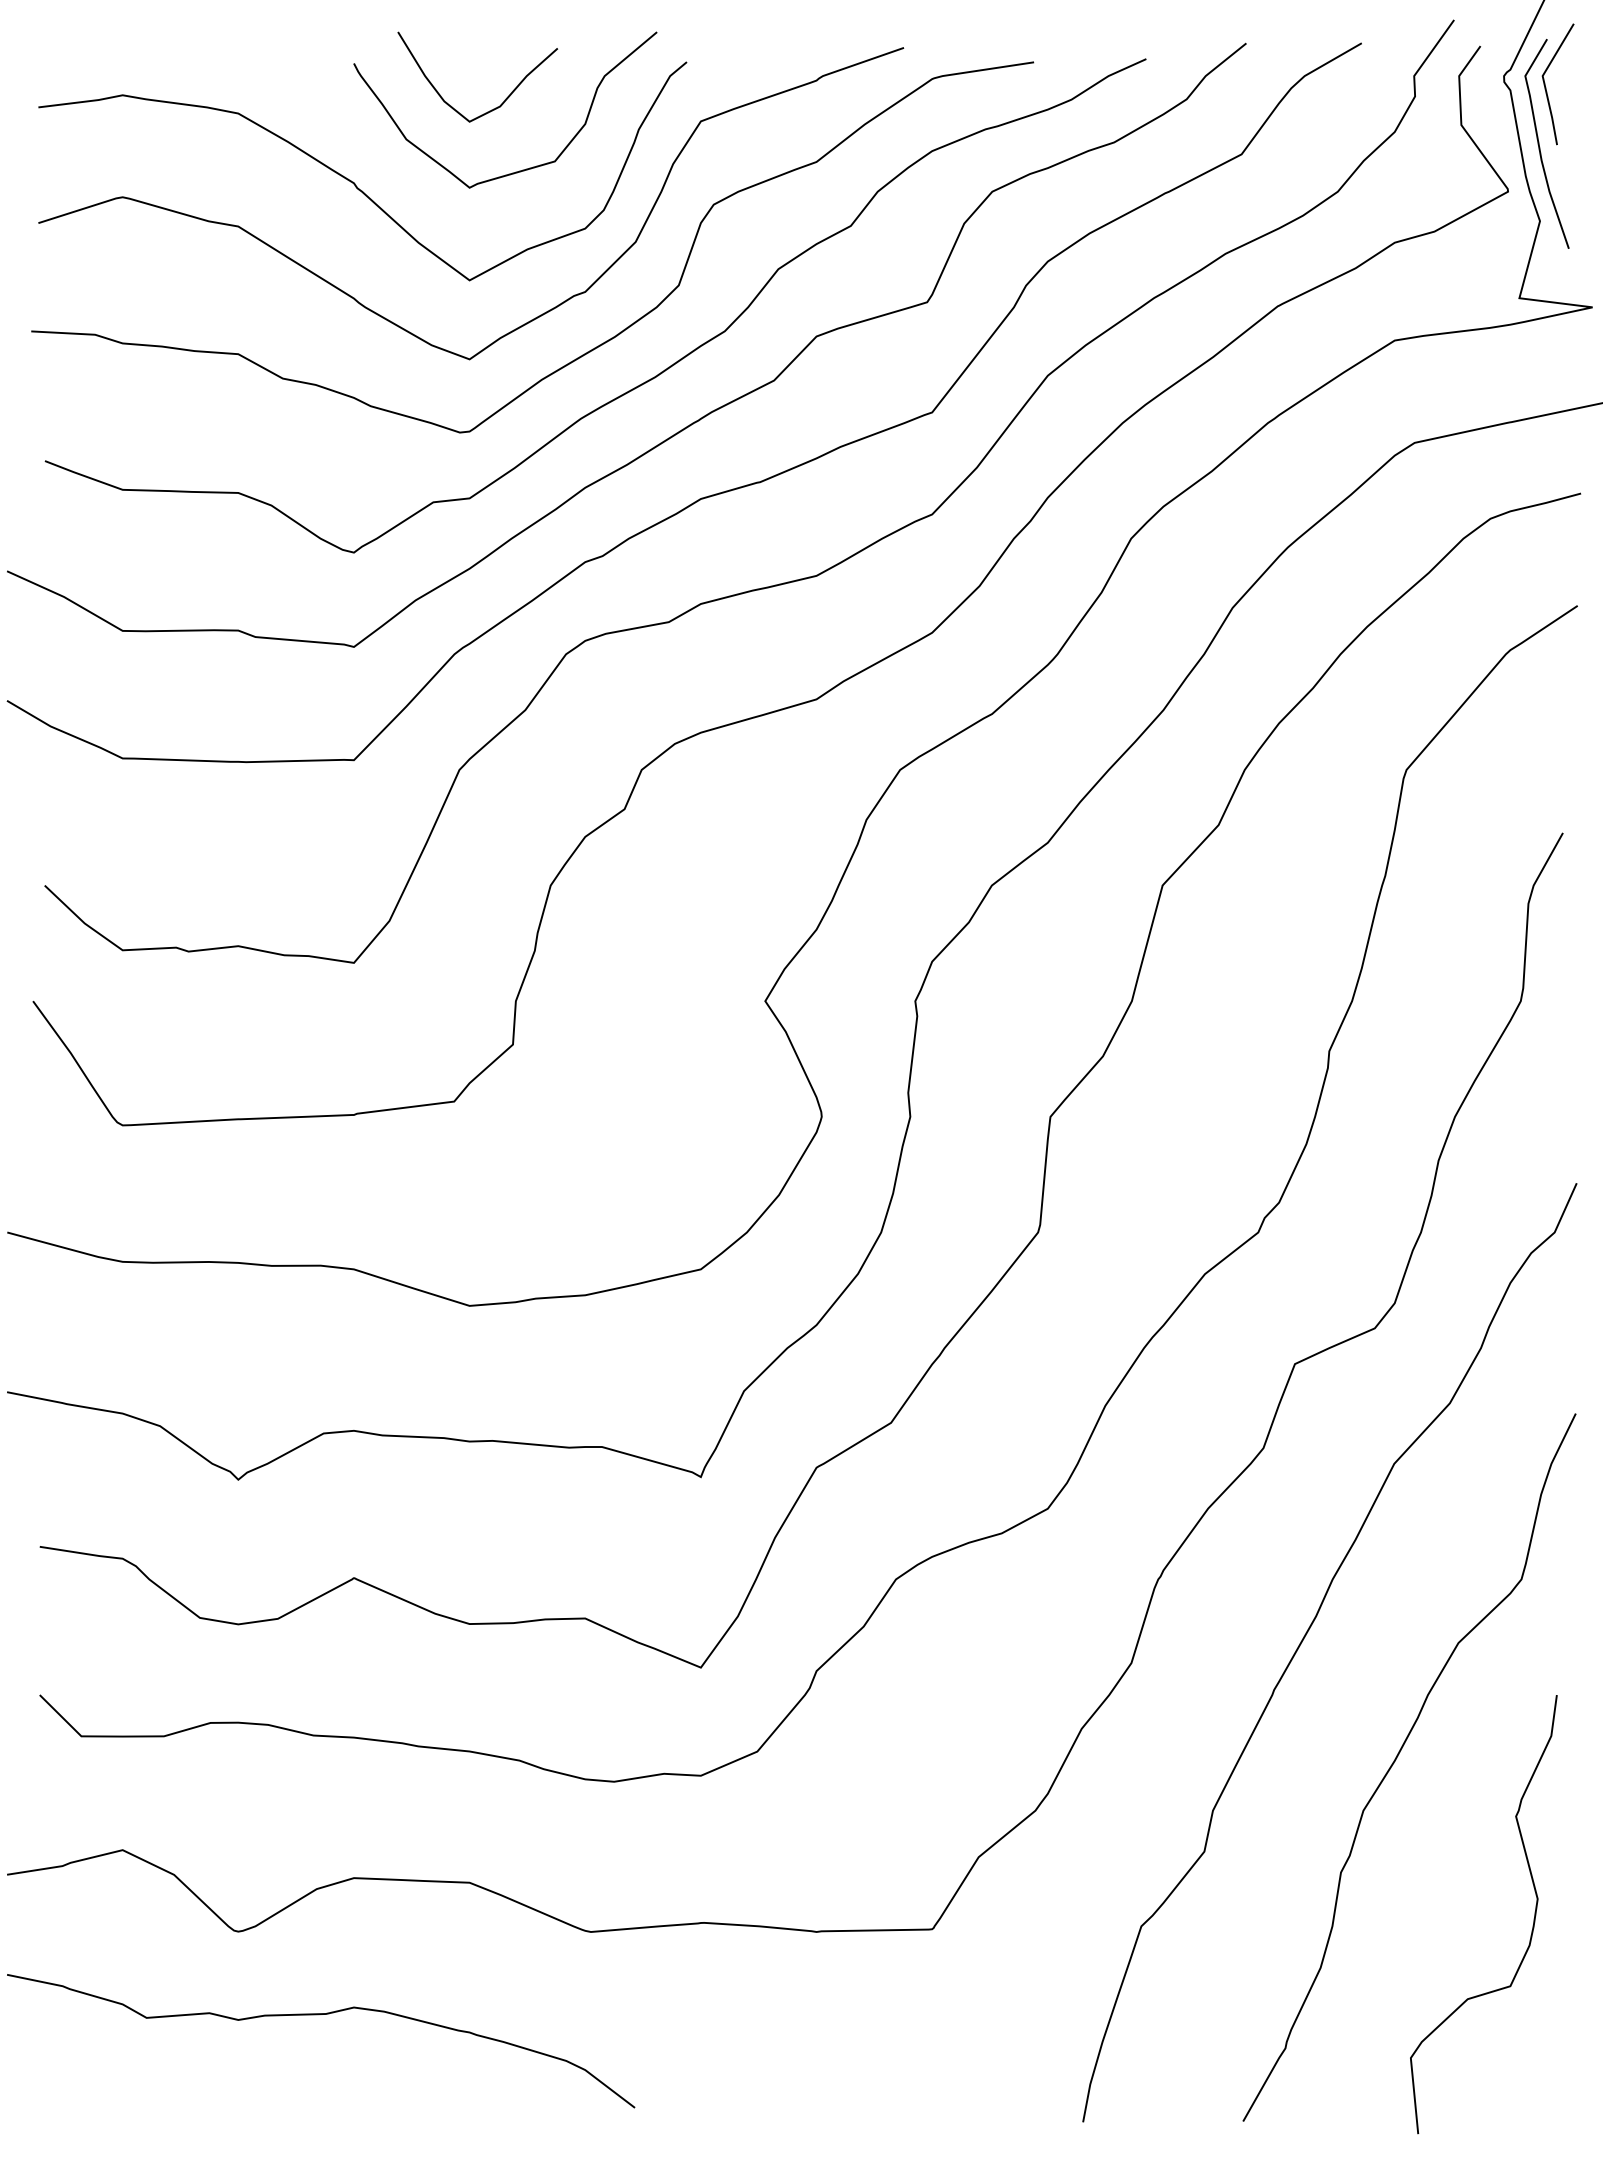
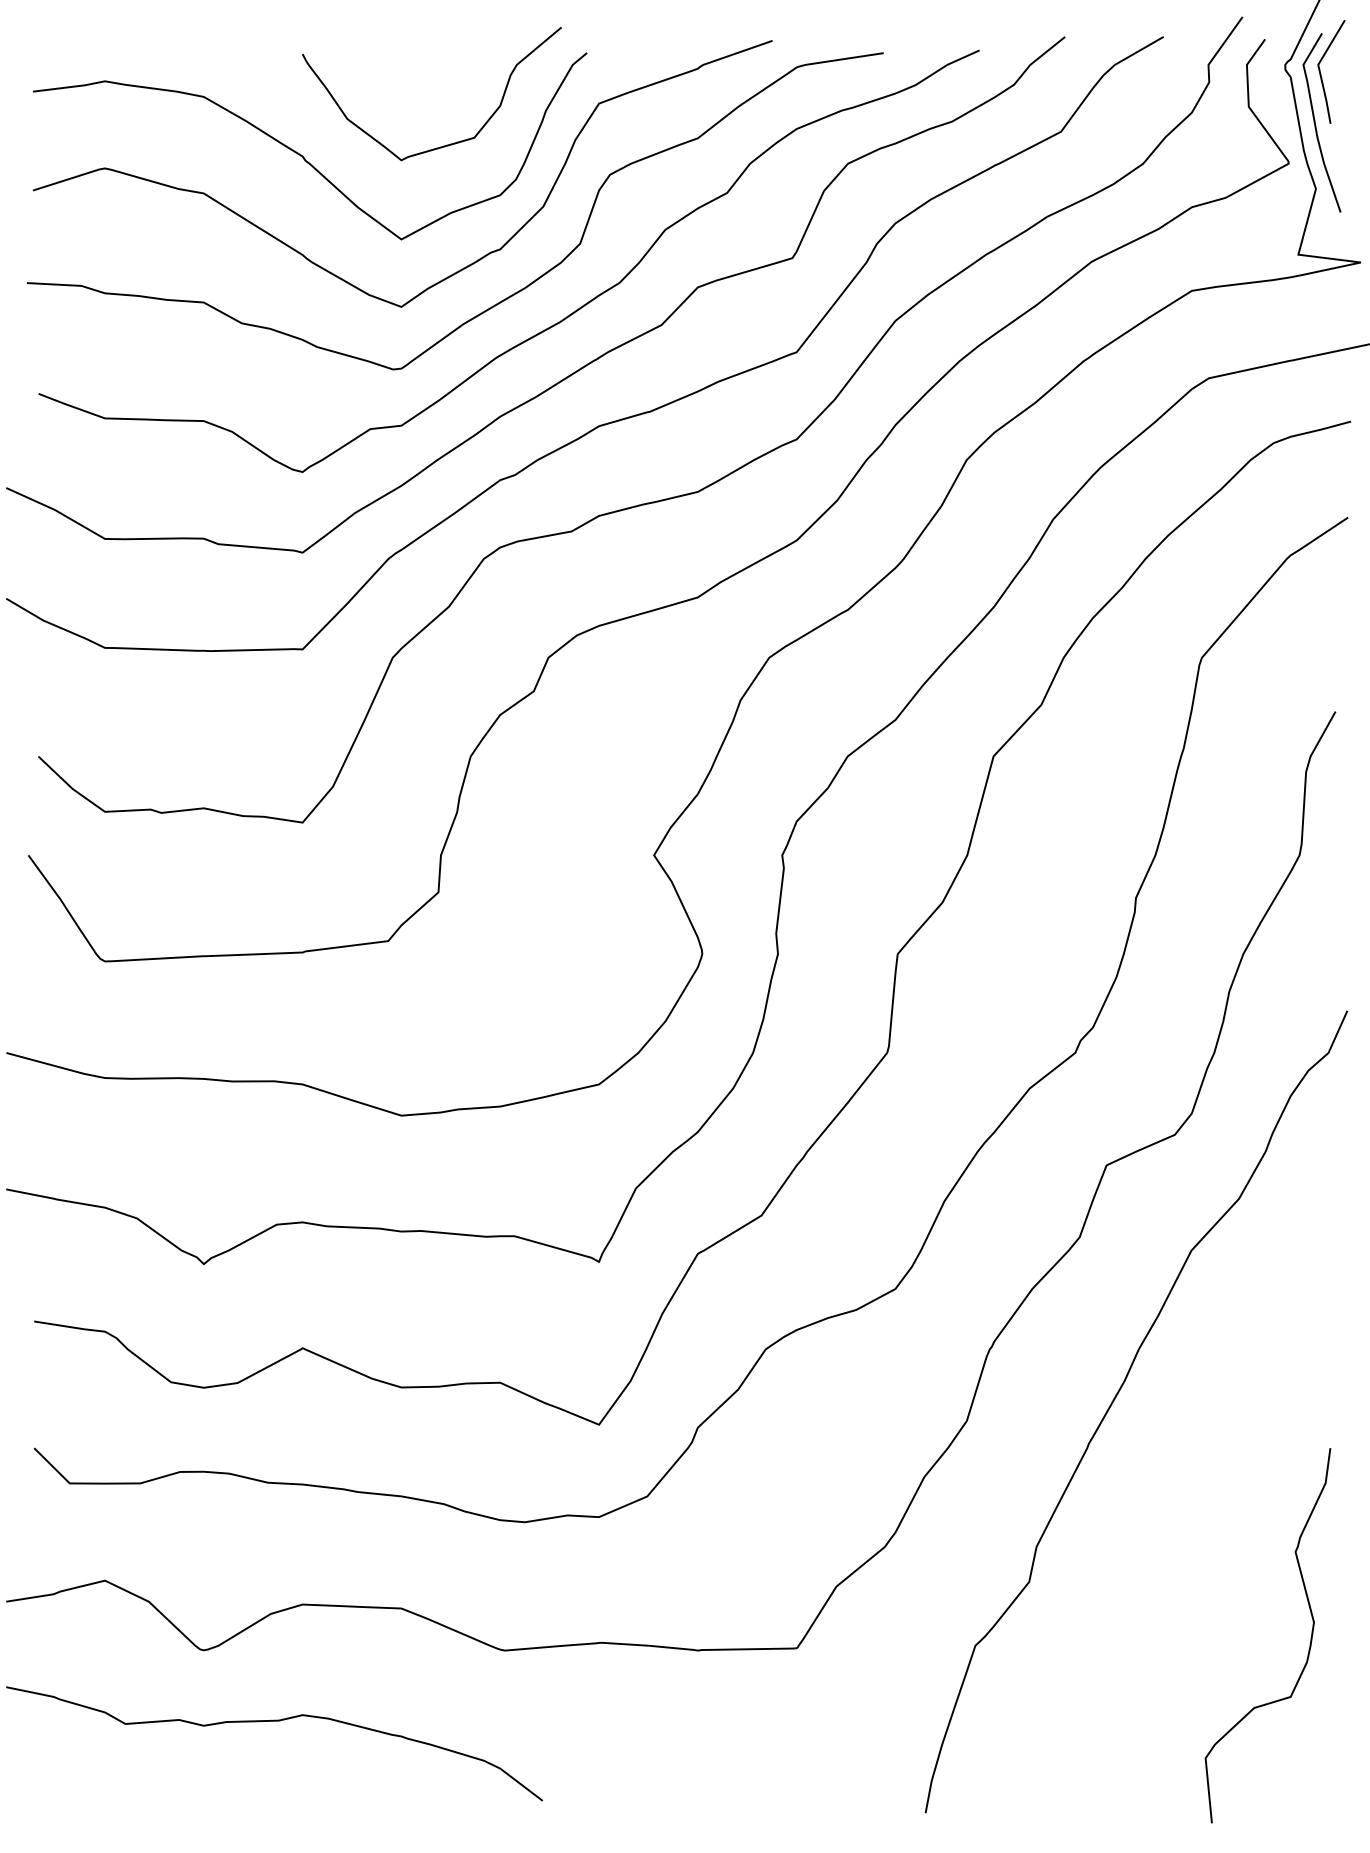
curve: (505, 98) -> (432, 84), removed
curve: (1397, 1758) -> (1194, 1502), removed

